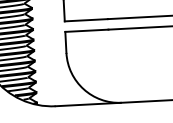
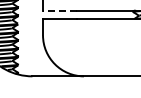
line: (85, 19) -> (59, 10), solid -> dashed

